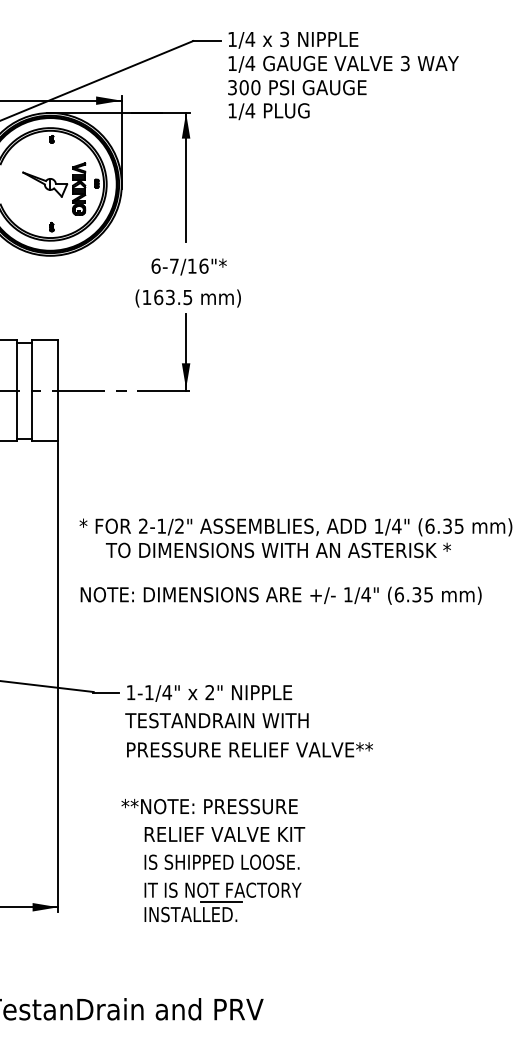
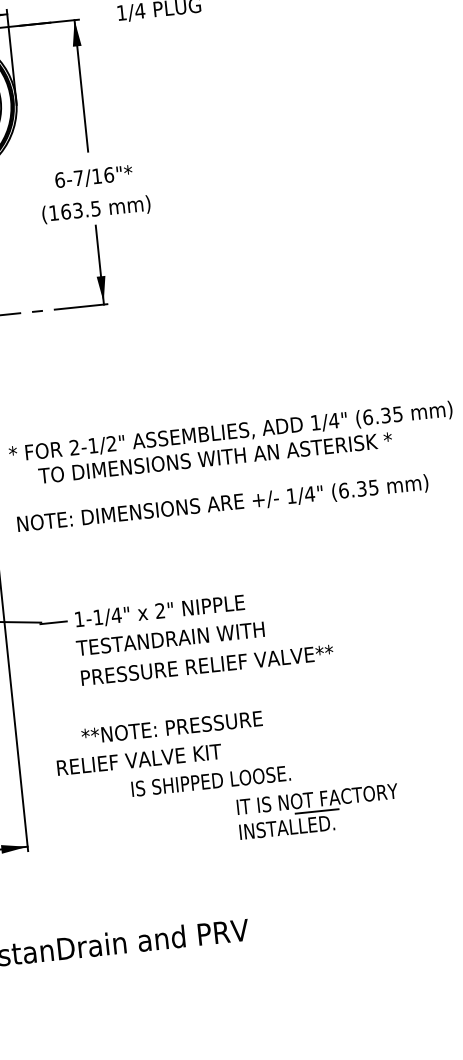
text: (224, 834) -> (139, 759), moved
text: (221, 861) -> (210, 780), moved
part: (222, 902) -> (318, 811), moved

